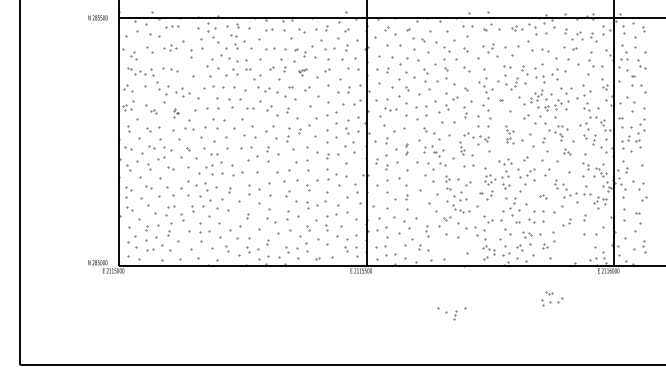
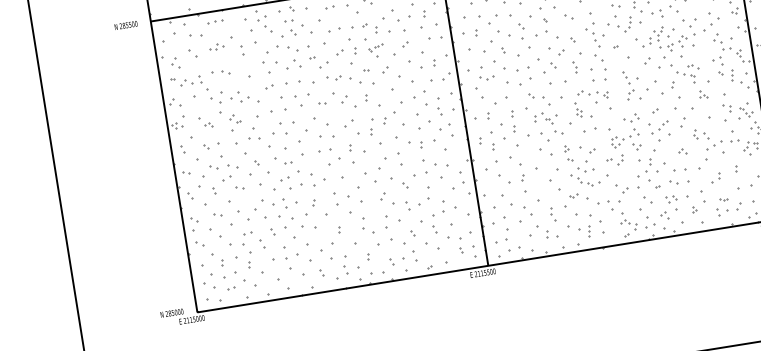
part: (302, 72) -> (376, 51), size x1.67
part: (208, 87) -> (269, 86), size x0.62
part: (175, 113) -> (235, 123), size x1.67
part: (509, 134) -> (631, 84), size x1.43
part: (406, 148) -> (513, 120), size x1.67
part: (552, 298) -> (729, 205), moved
part: (451, 313) -> (584, 229), moved

